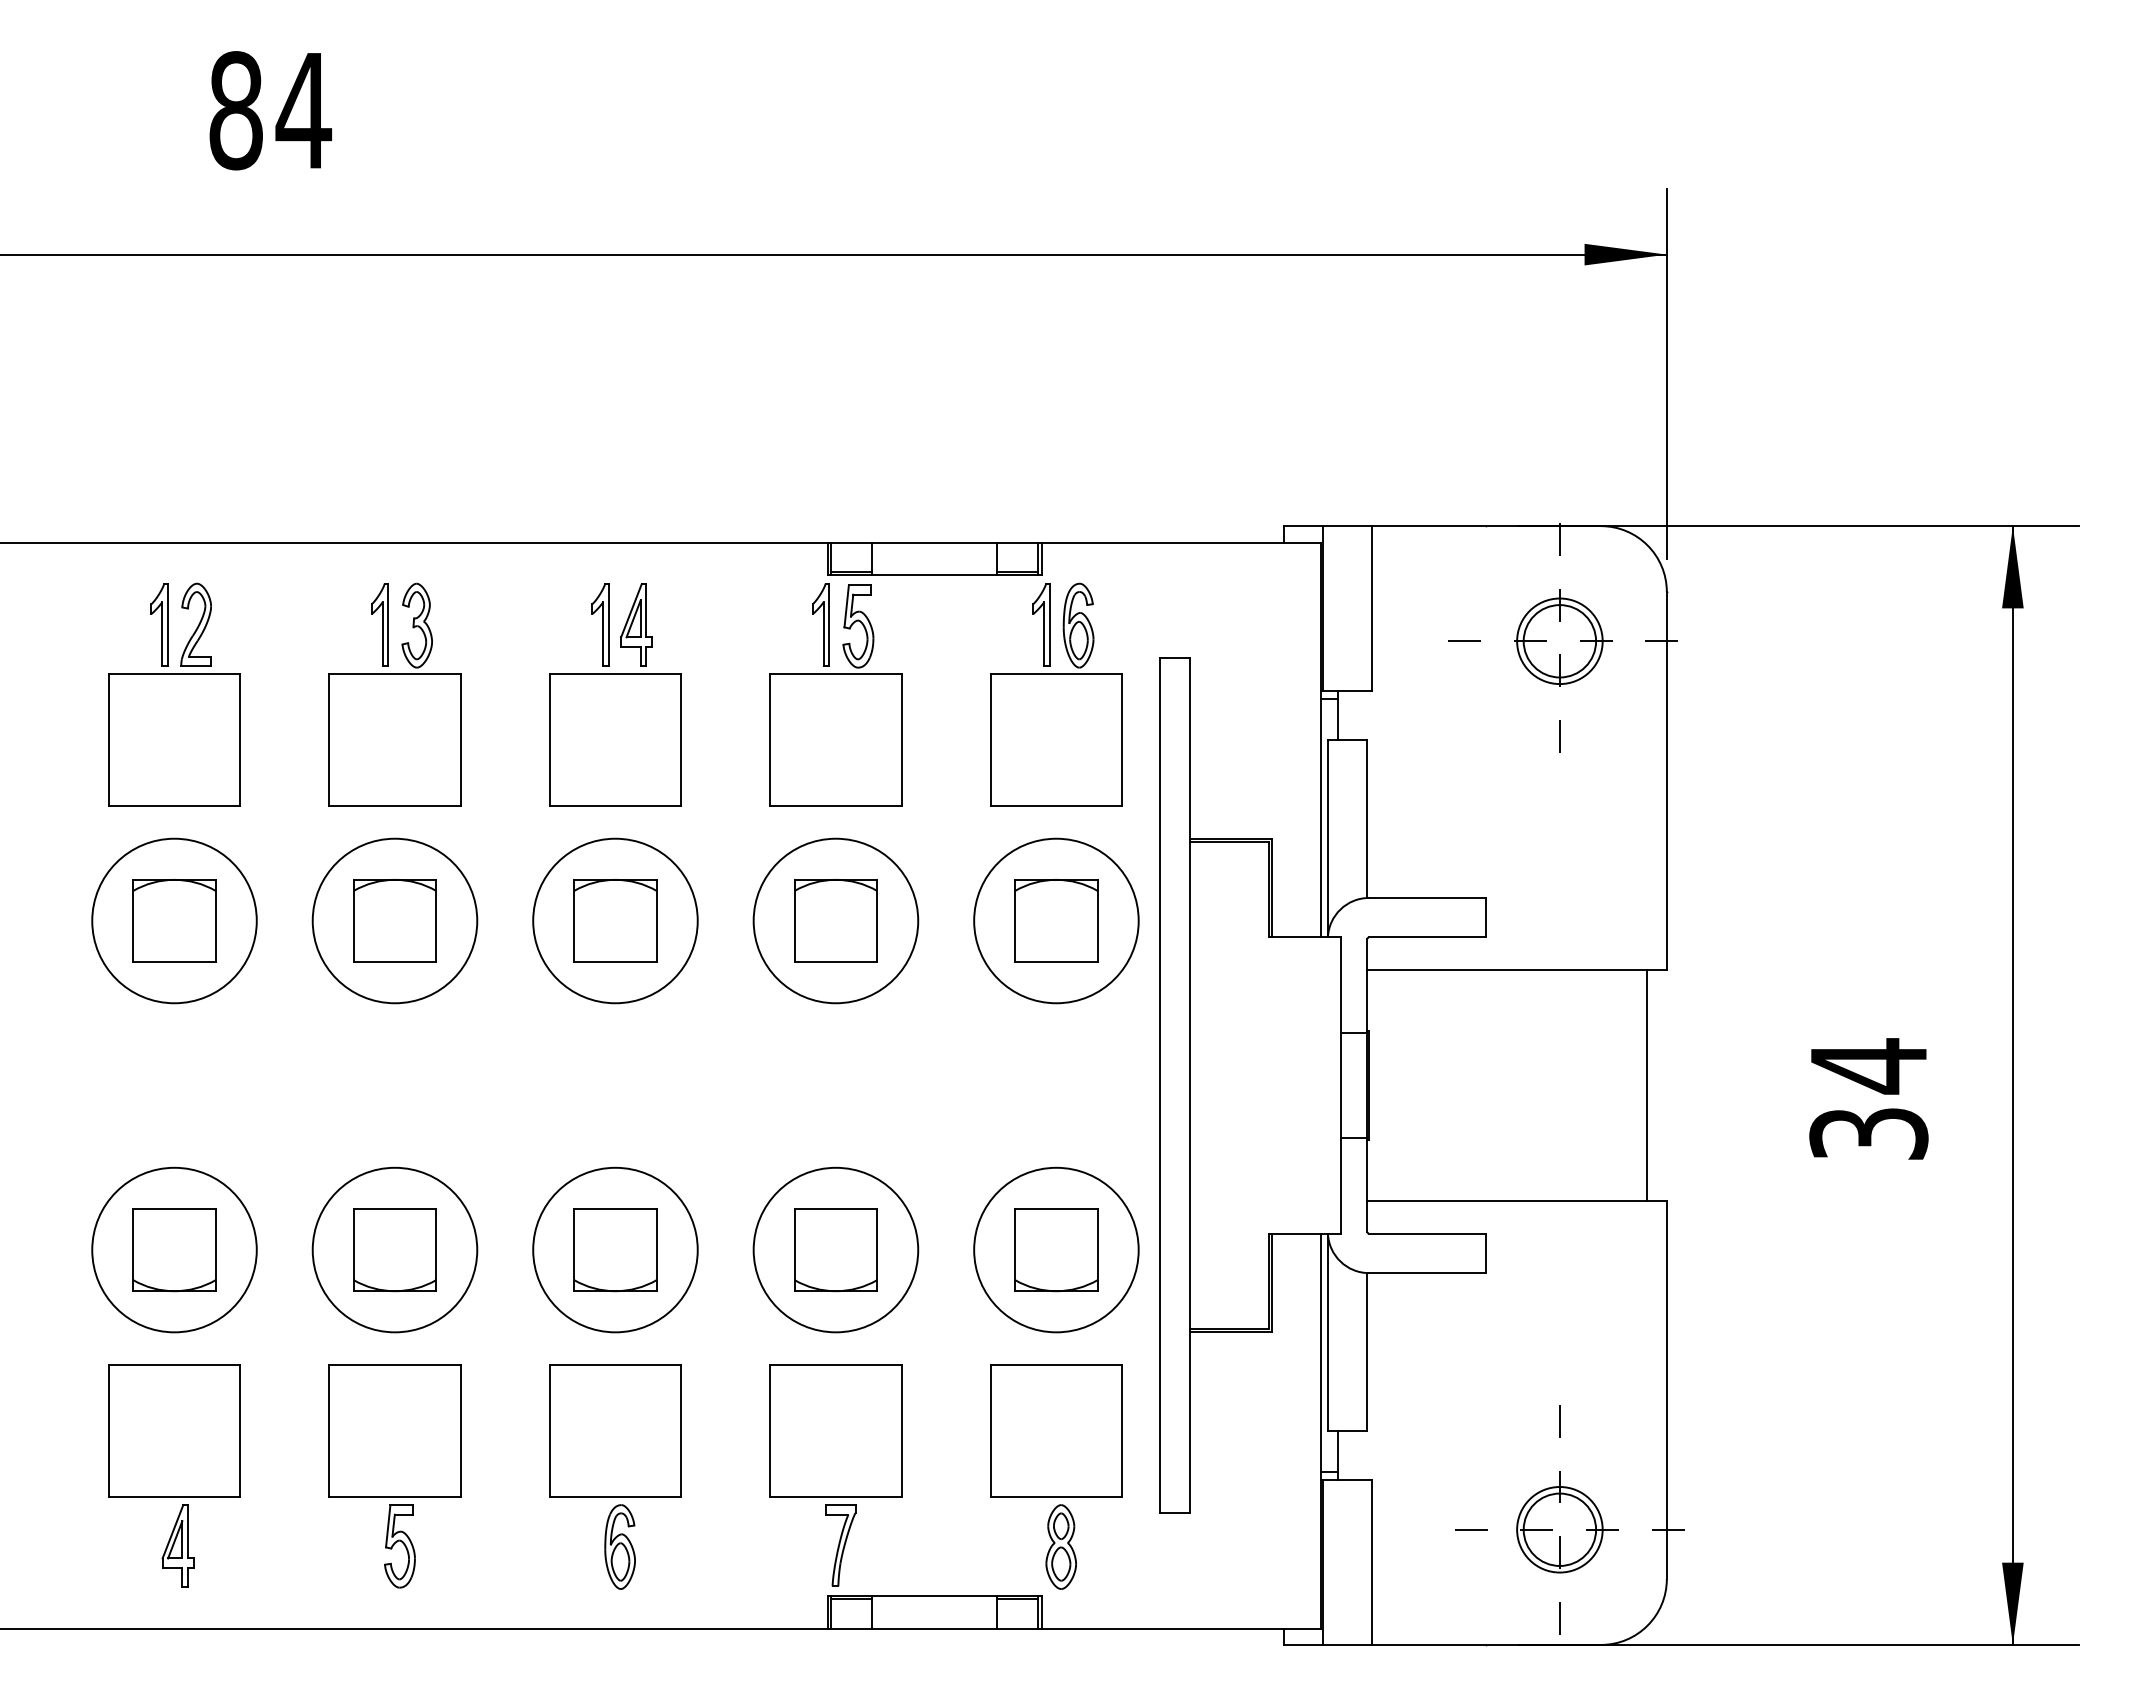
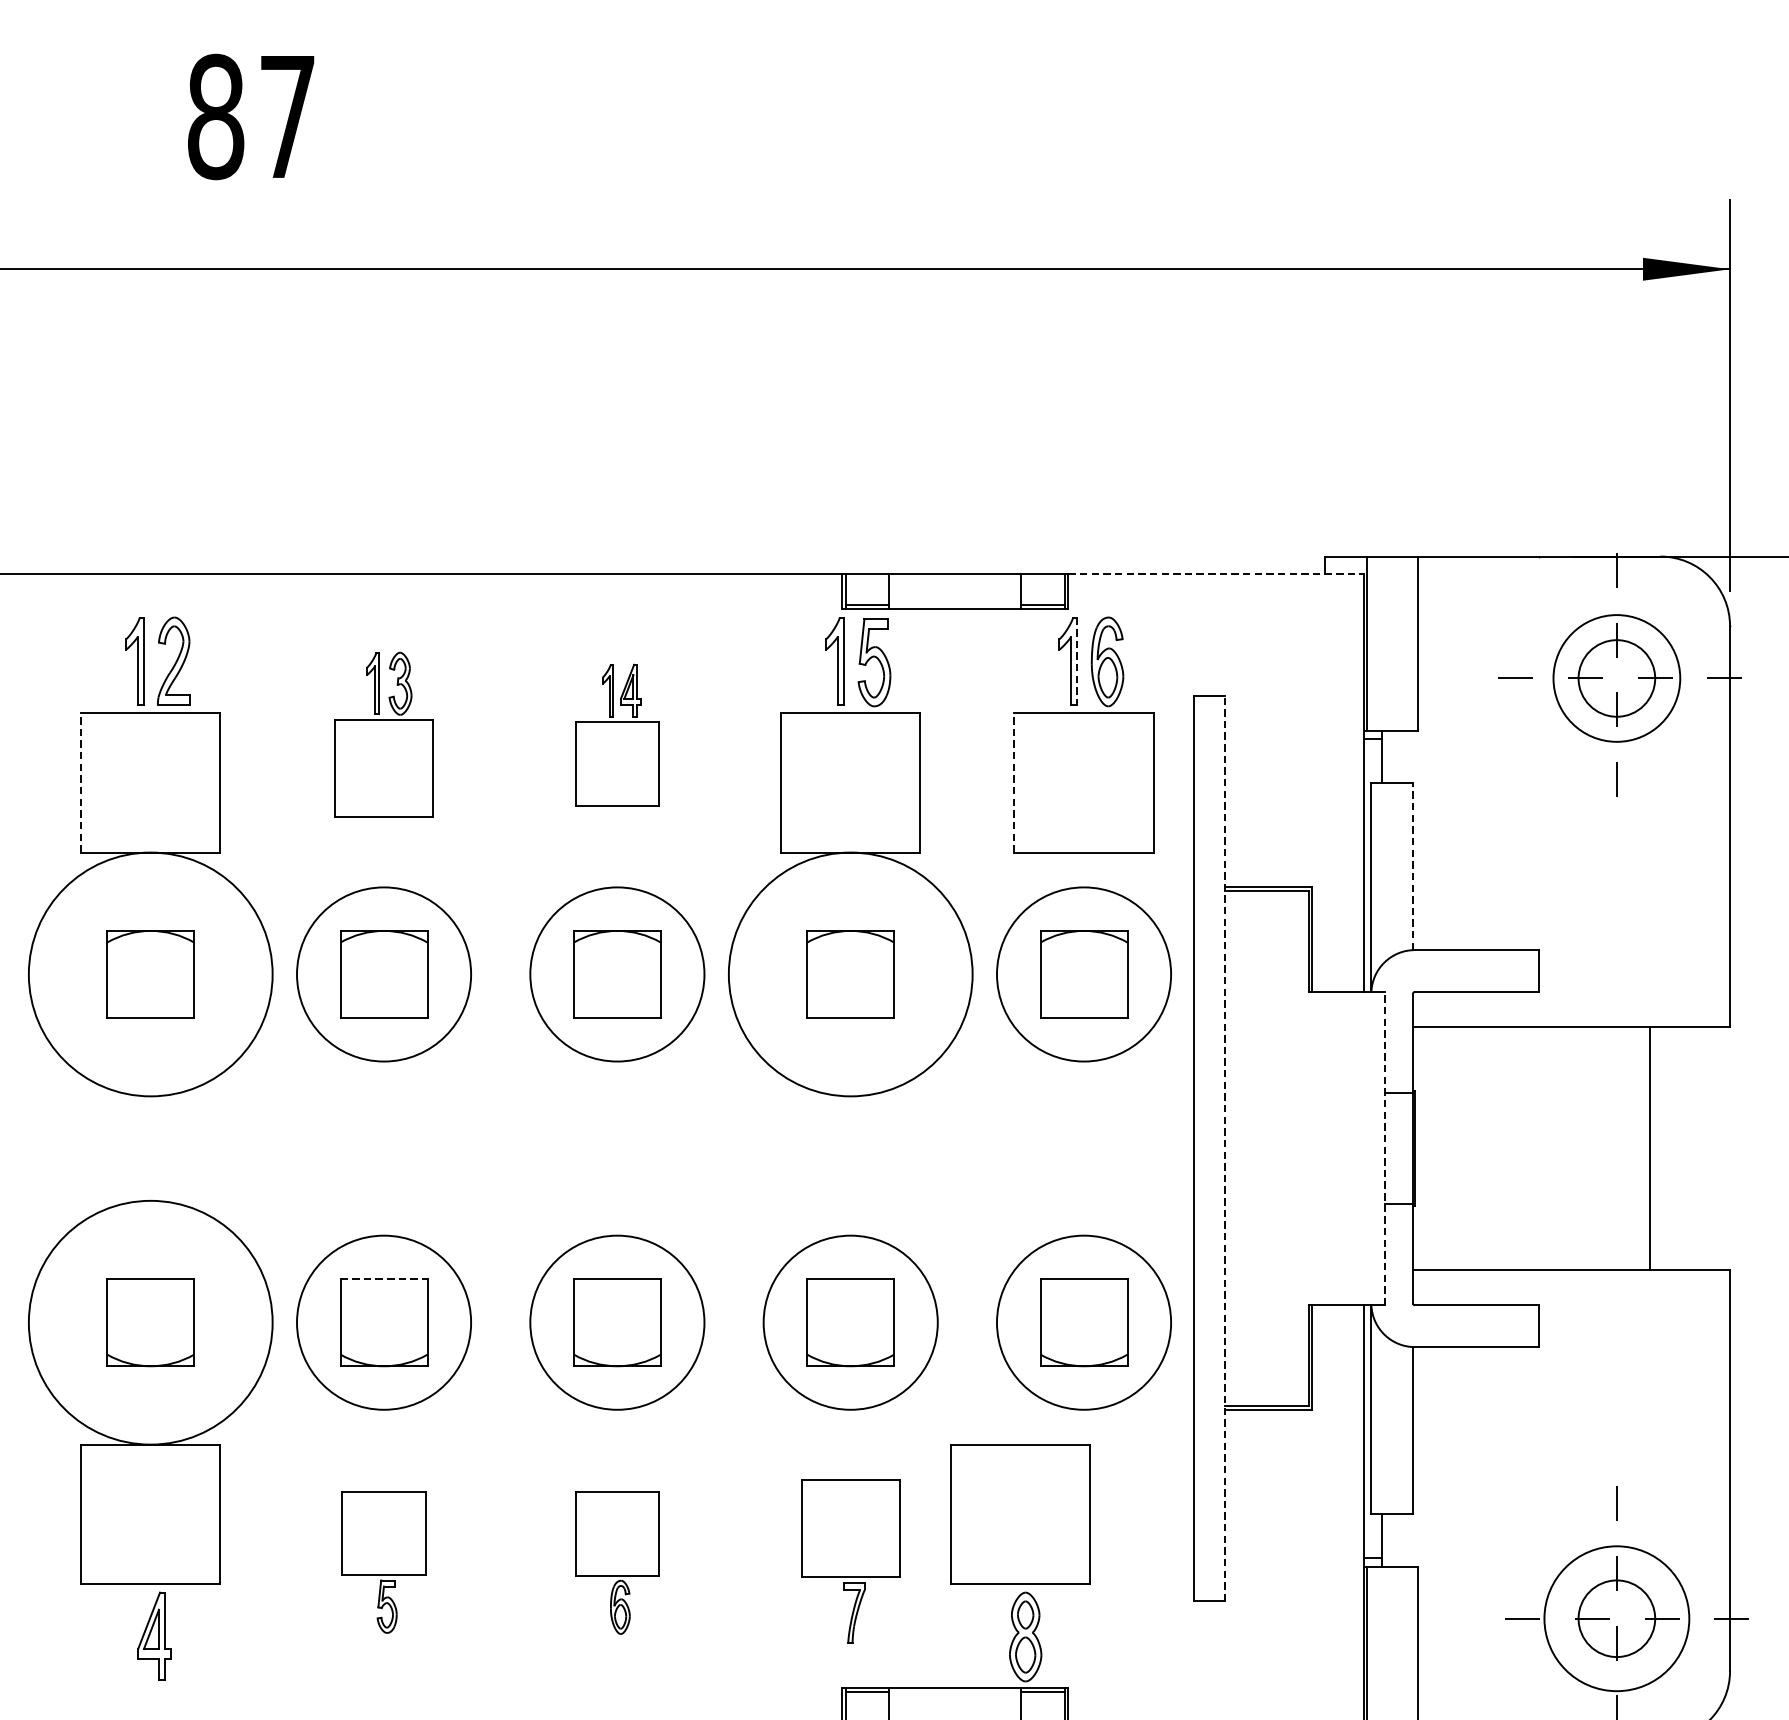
text: (303, 110) -> (287, 116), 84 -> 87
line: (1181, 542) -> (1216, 573), solid -> dashed
line: (1049, 625) -> (1076, 661), solid -> dashed
circle: (1559, 641) -> (1616, 678), size x1.4
part: (394, 694) -> (383, 734), size x0.7
part: (615, 694) -> (617, 734), size x0.6
line: (108, 740) -> (80, 783), solid -> dashed
line: (990, 740) -> (1014, 783), solid -> dashed
line: (1367, 819) -> (1413, 867), solid -> dashed
circle: (174, 920) -> (150, 973), size x1.4
circle: (835, 920) -> (850, 973), size x1.4
line: (1189, 1085) -> (1224, 1148), solid -> dashed
line: (1341, 1085) -> (1385, 1148), solid -> dashed
line: (1647, 1085) -> (1650, 1148), moved
line: (395, 1208) -> (384, 1278), solid -> dashed
circle: (174, 1249) -> (150, 1322), size x1.4
part: (835, 1475) -> (850, 1561), size x0.7
part: (394, 1476) -> (383, 1562), size x0.6
part: (615, 1476) -> (617, 1562), size x0.6
part: (1056, 1476) -> (1020, 1562), moved
circle: (1559, 1529) -> (1616, 1618), size x1.6

